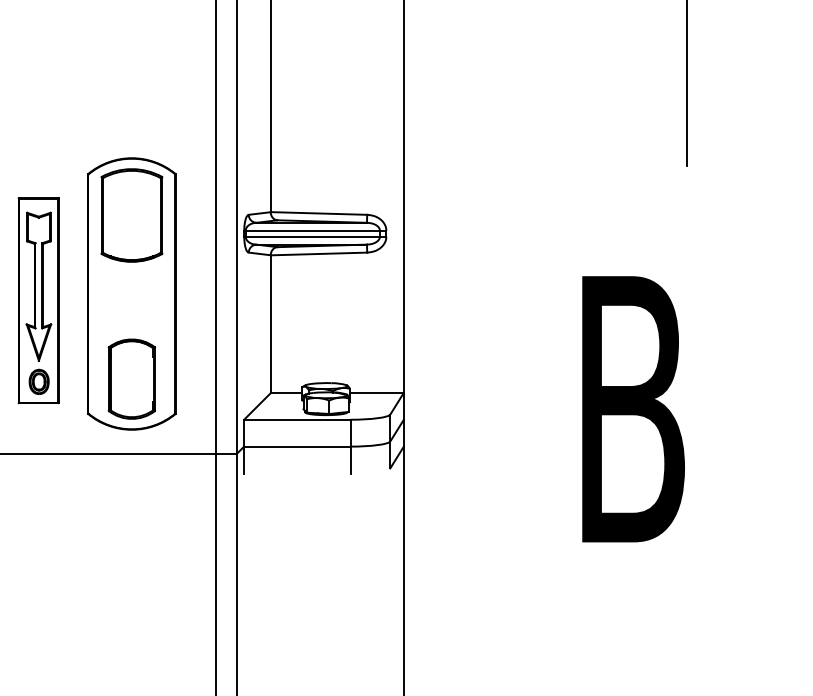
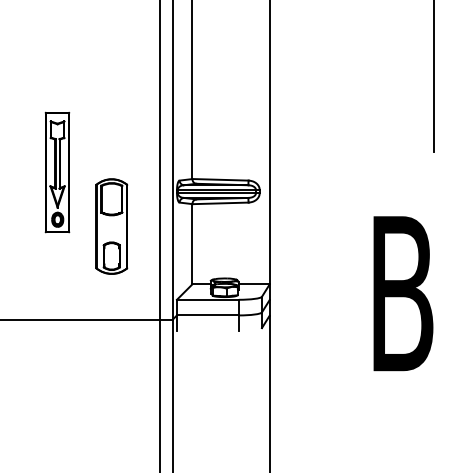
part: (131, 293) -> (111, 226), size x0.6
part: (38, 300) -> (57, 172), moved

